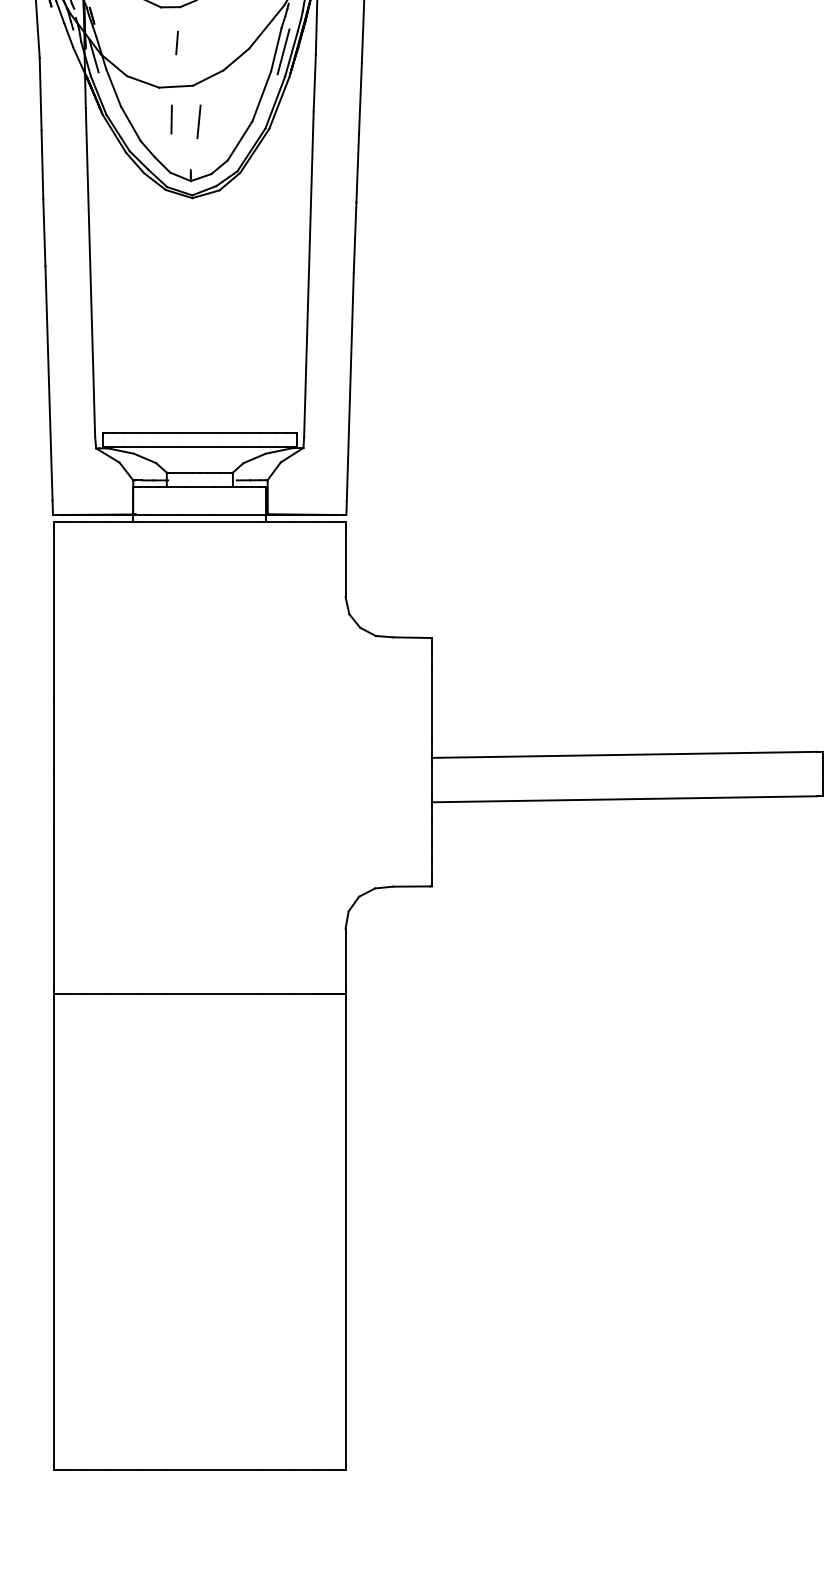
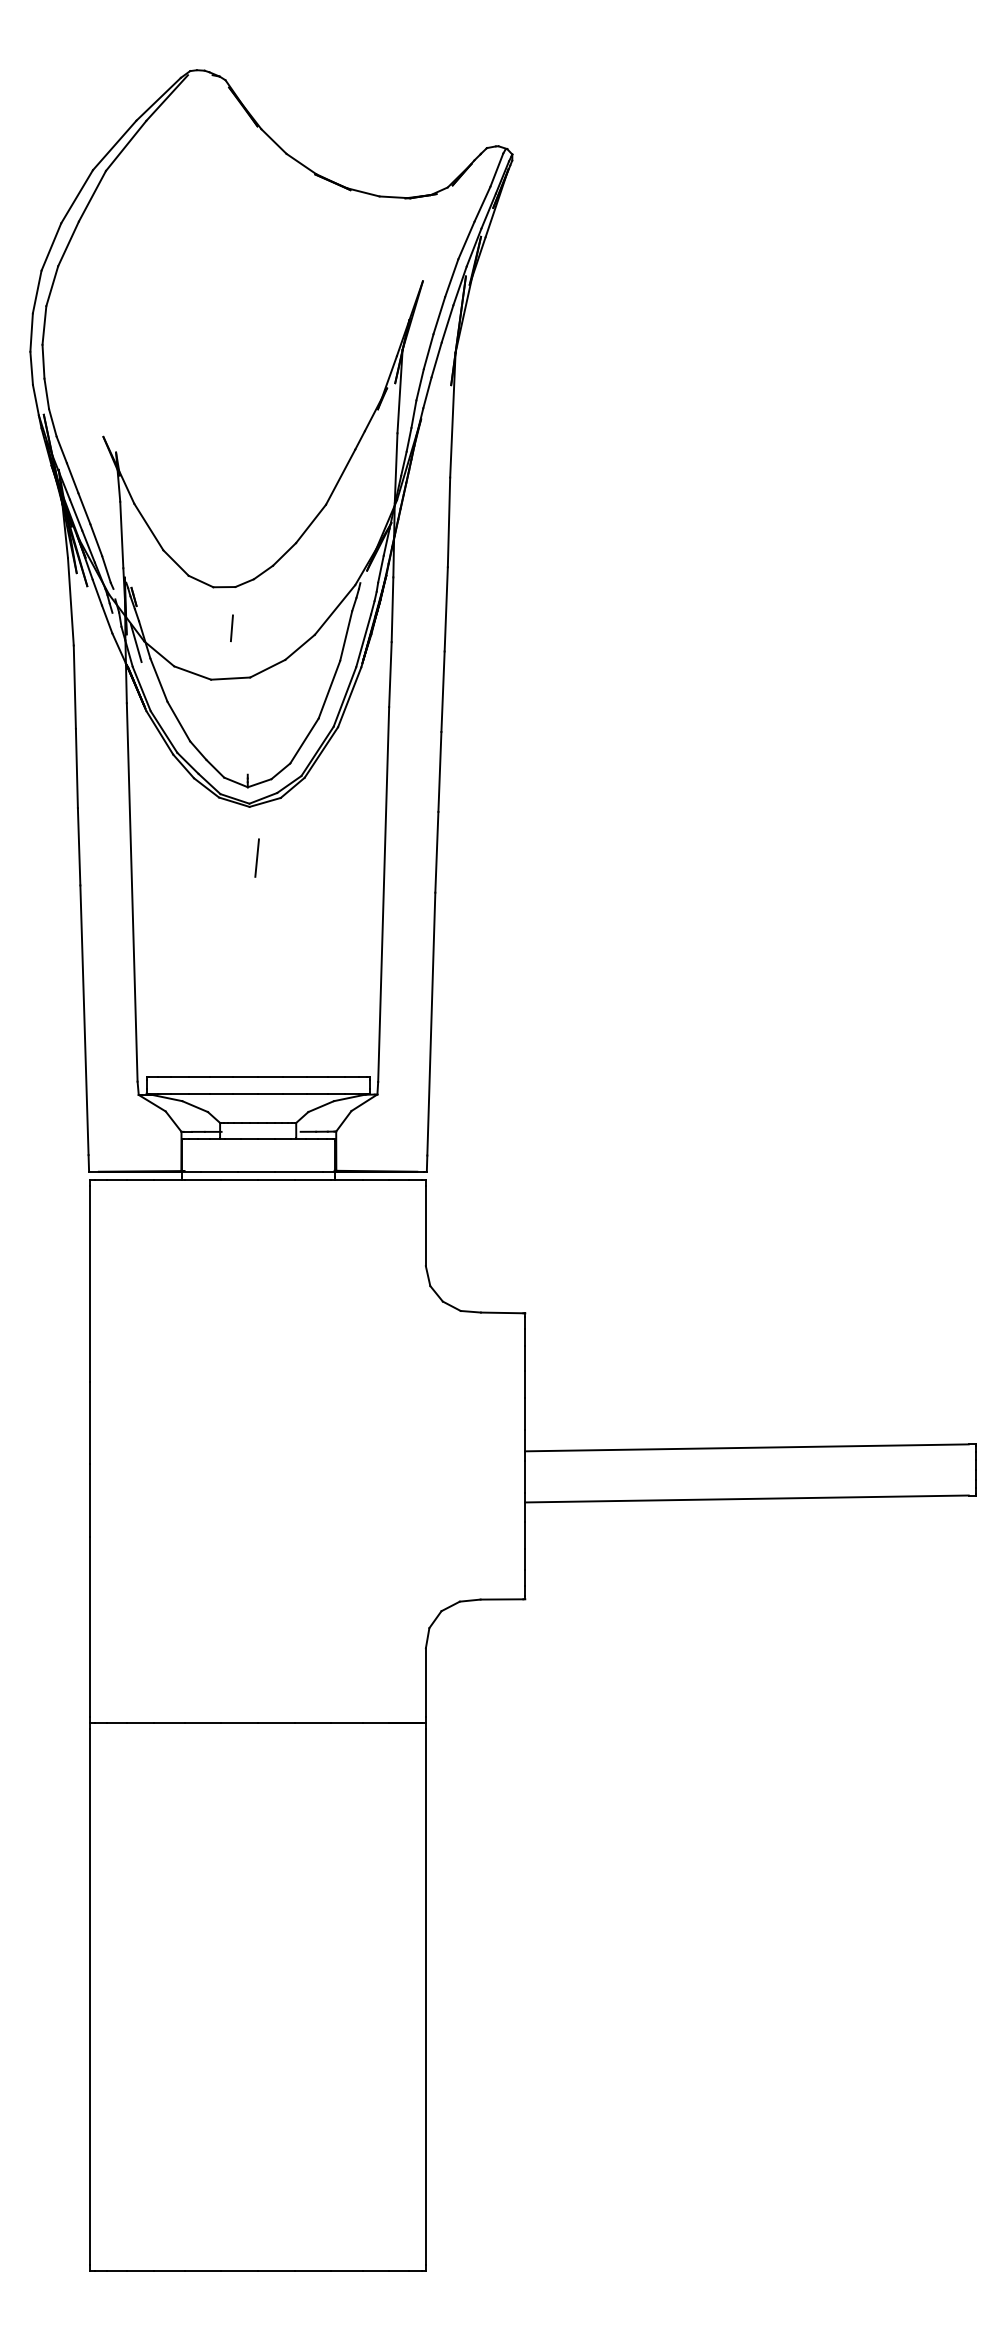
line: (283, 51) -> (354, 638), removed
line: (171, 119) -> (225, 716), removed
line: (198, 121) -> (256, 857), moved

